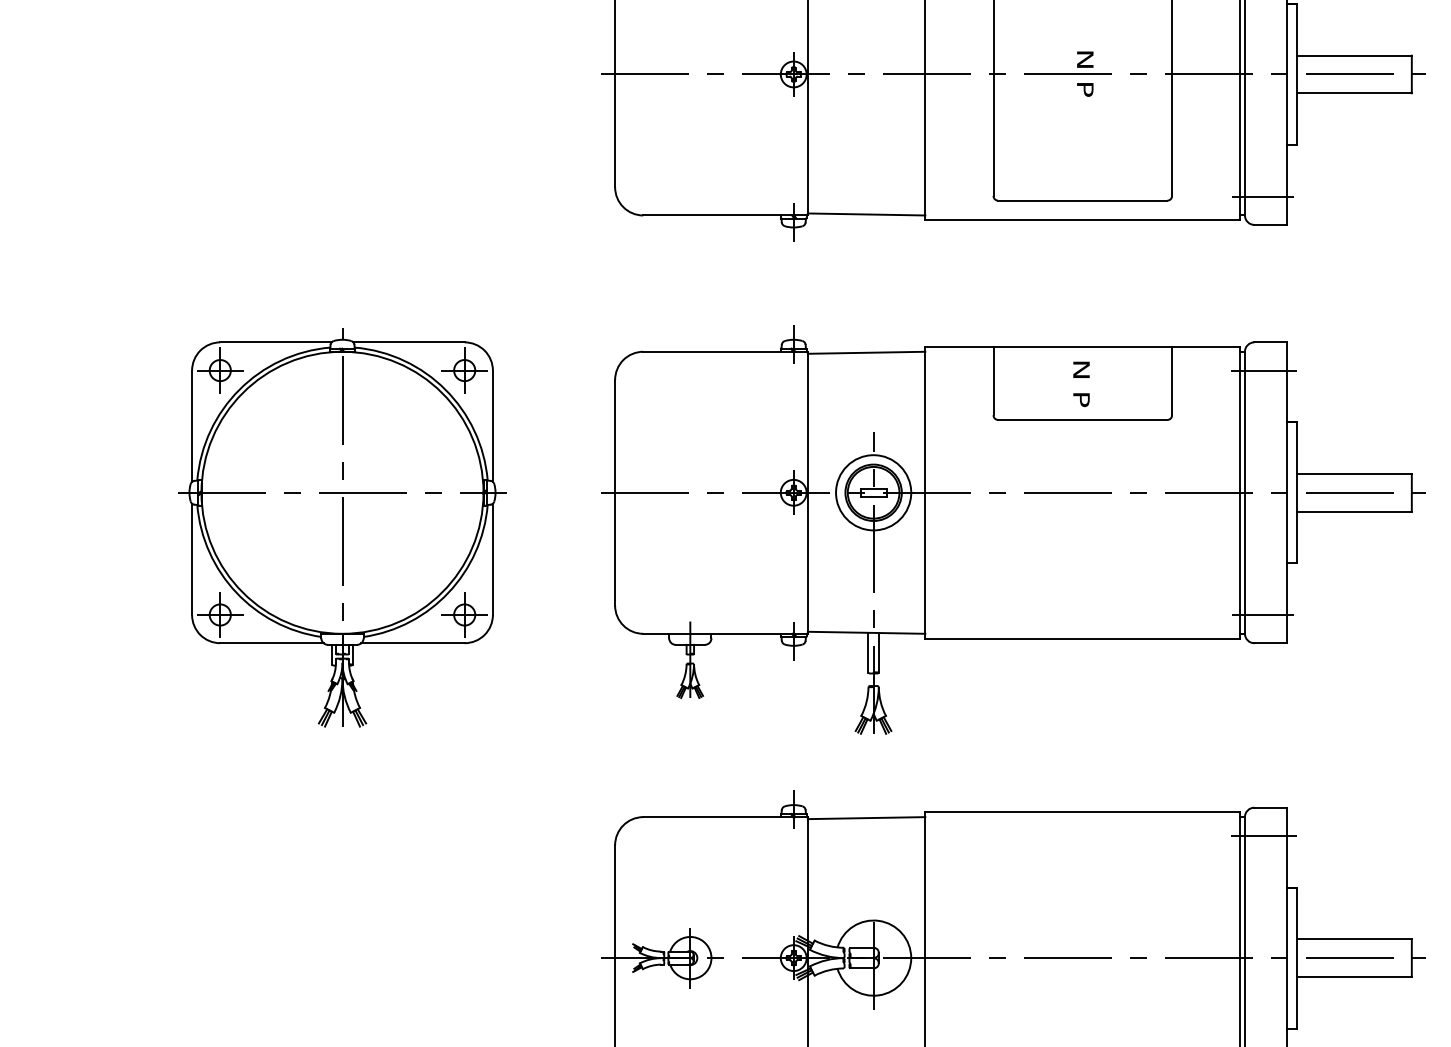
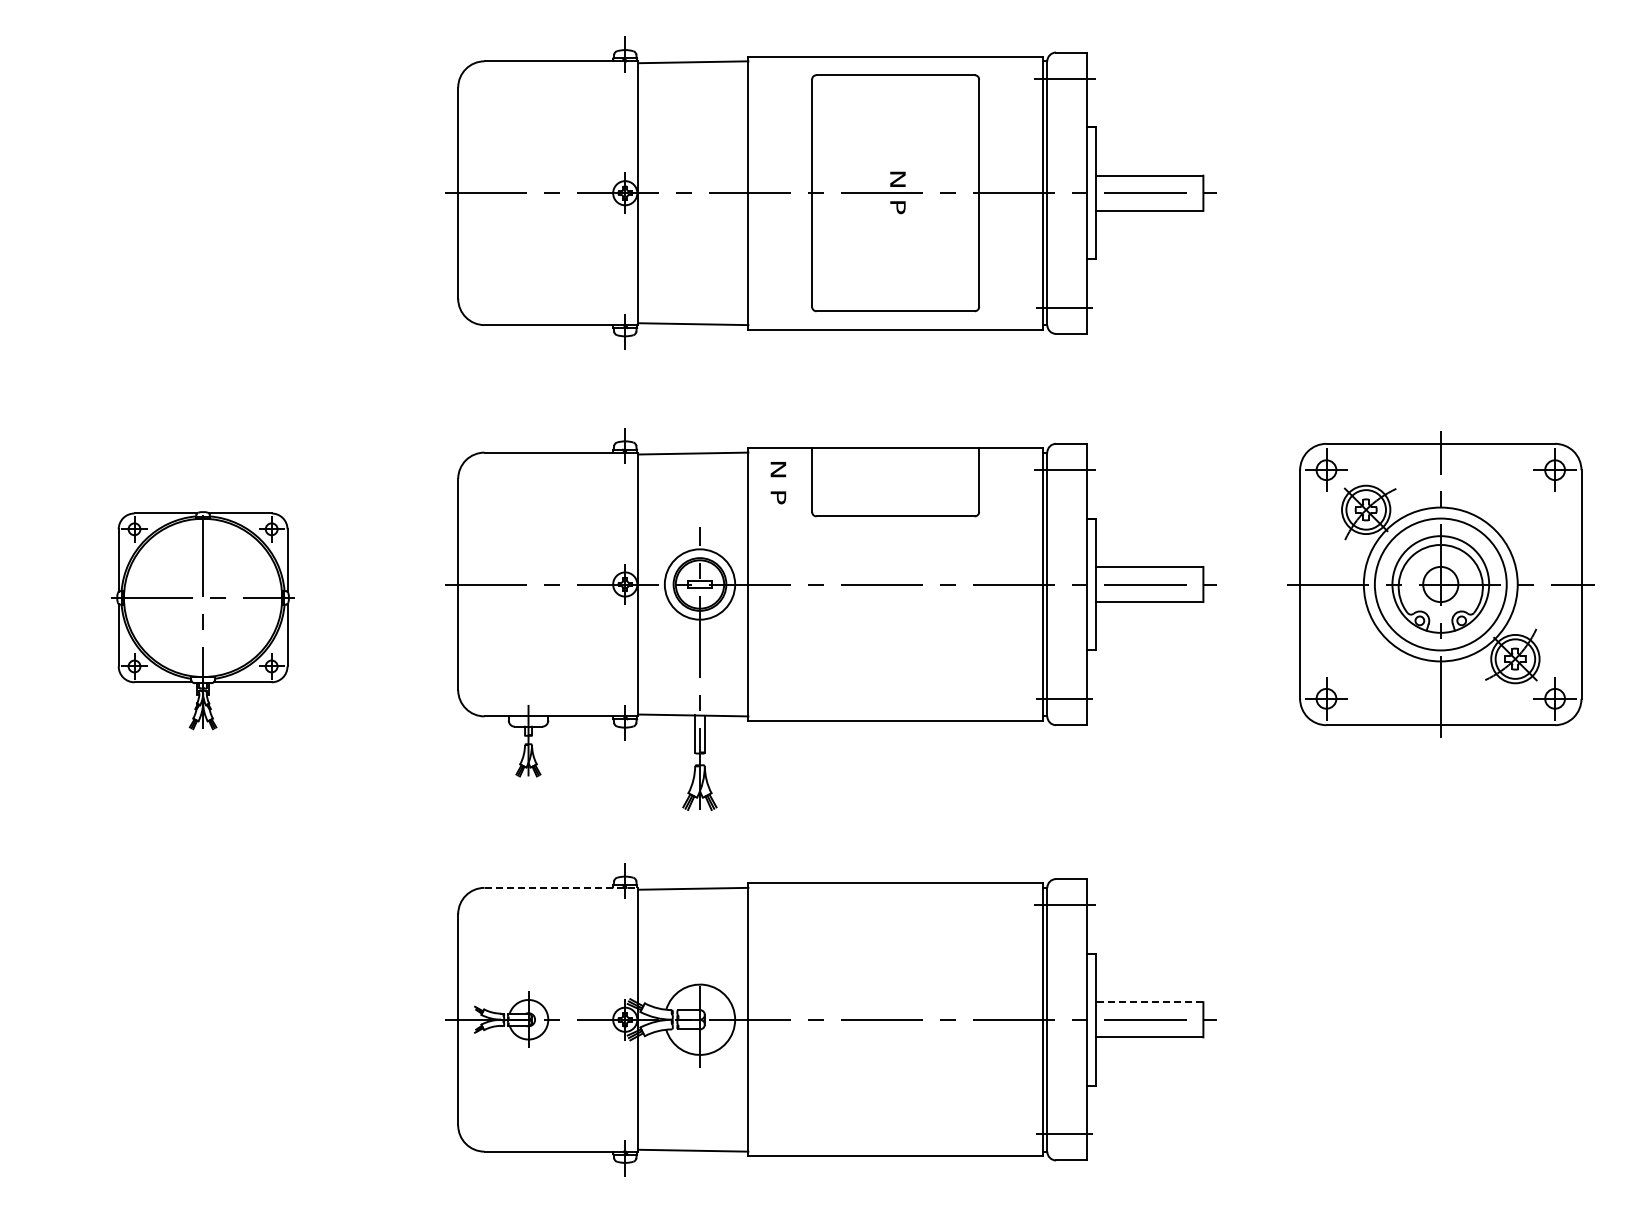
text: (1081, 384) -> (778, 483), moved
part: (341, 528) -> (202, 617), size x0.6
line: (725, 816) -> (561, 887), solid -> dashed
line: (1354, 939) -> (1149, 1002), solid -> dashed

